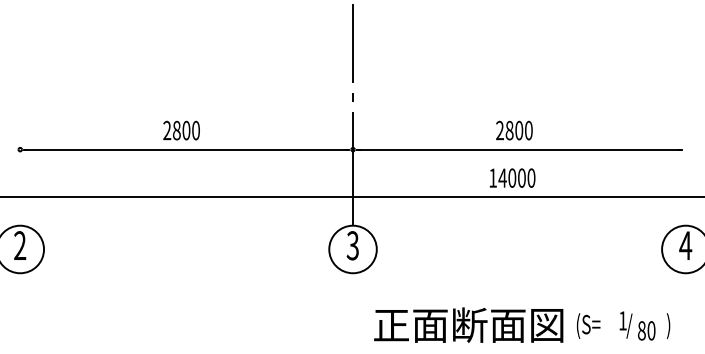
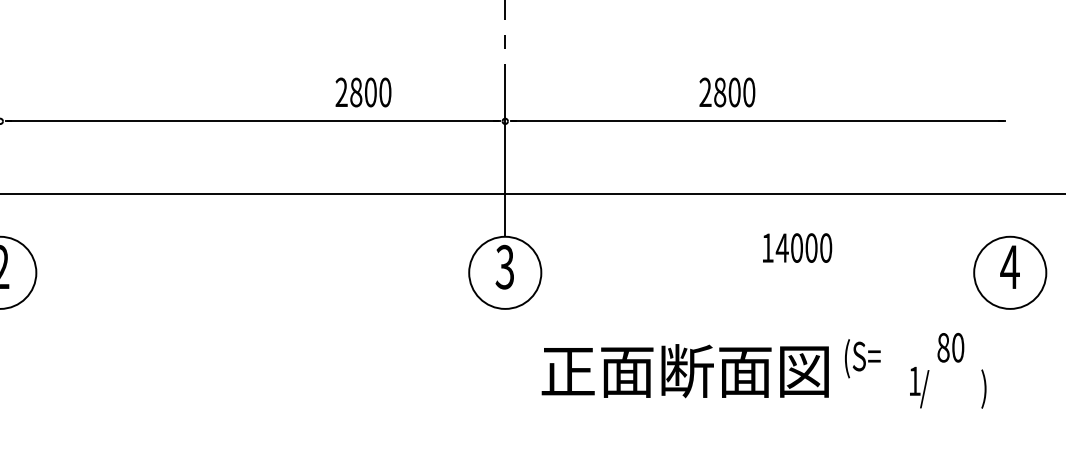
text: (181, 130) -> (363, 92), moved
text: (514, 130) -> (727, 92), moved
text: (512, 177) -> (797, 247), moved
text: (468, 324) -> (684, 369), moved
text: (588, 325) -> (862, 357), moved
text: (646, 330) -> (950, 347), moved

